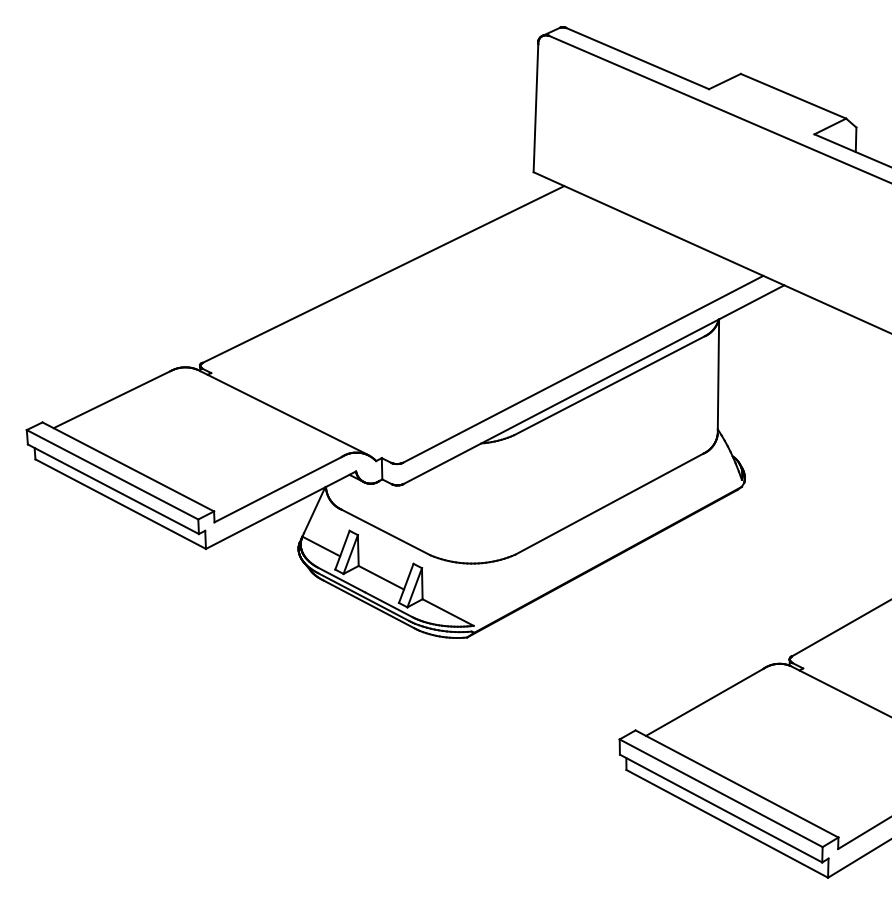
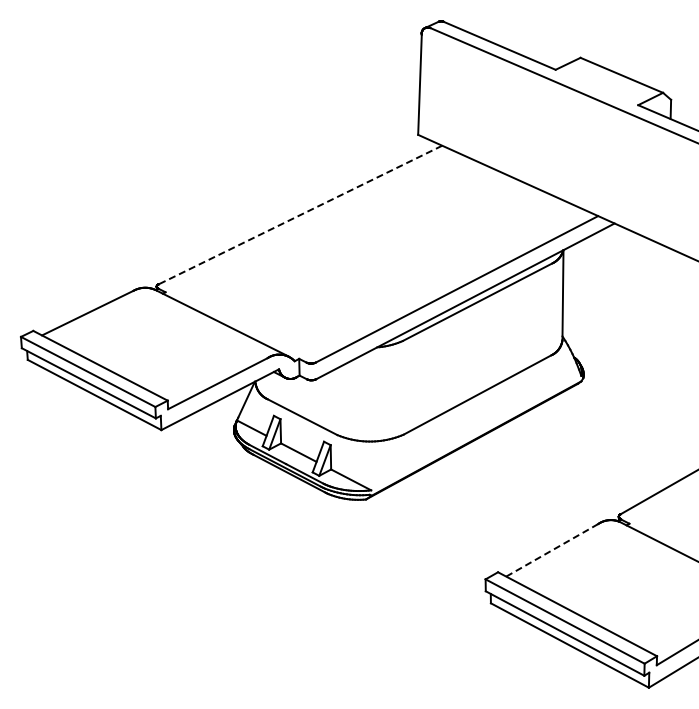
line: (383, 275) -> (300, 215), solid -> dashed
line: (705, 702) -> (552, 550), solid -> dashed

